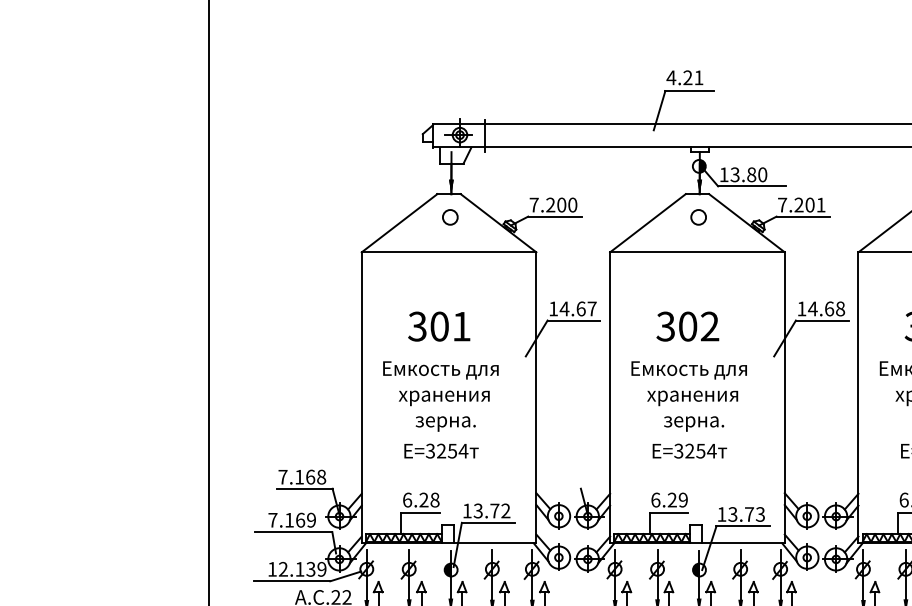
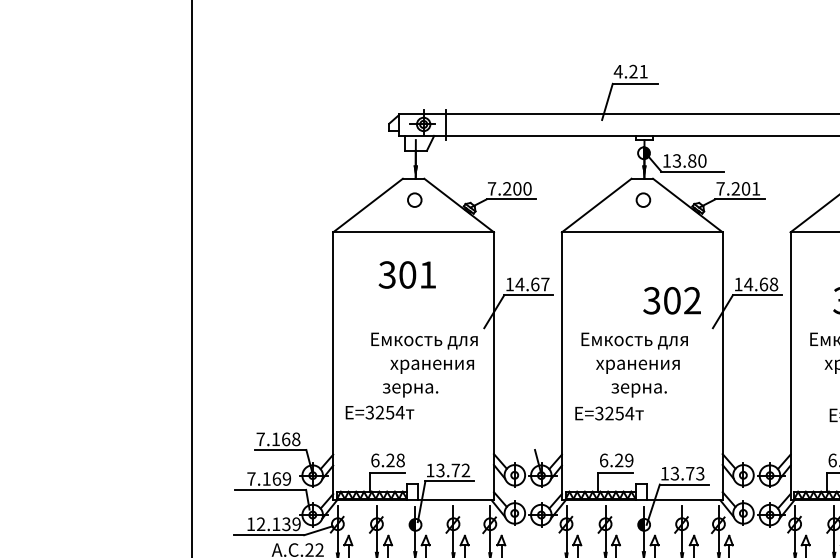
text: (439, 326) -> (407, 274), moved
text: (687, 326) -> (671, 300), moved
text: (440, 370) -> (424, 341), moved
text: (443, 398) -> (431, 366), moved
text: (441, 450) -> (379, 412), moved
text: (689, 450) -> (609, 412), moved

